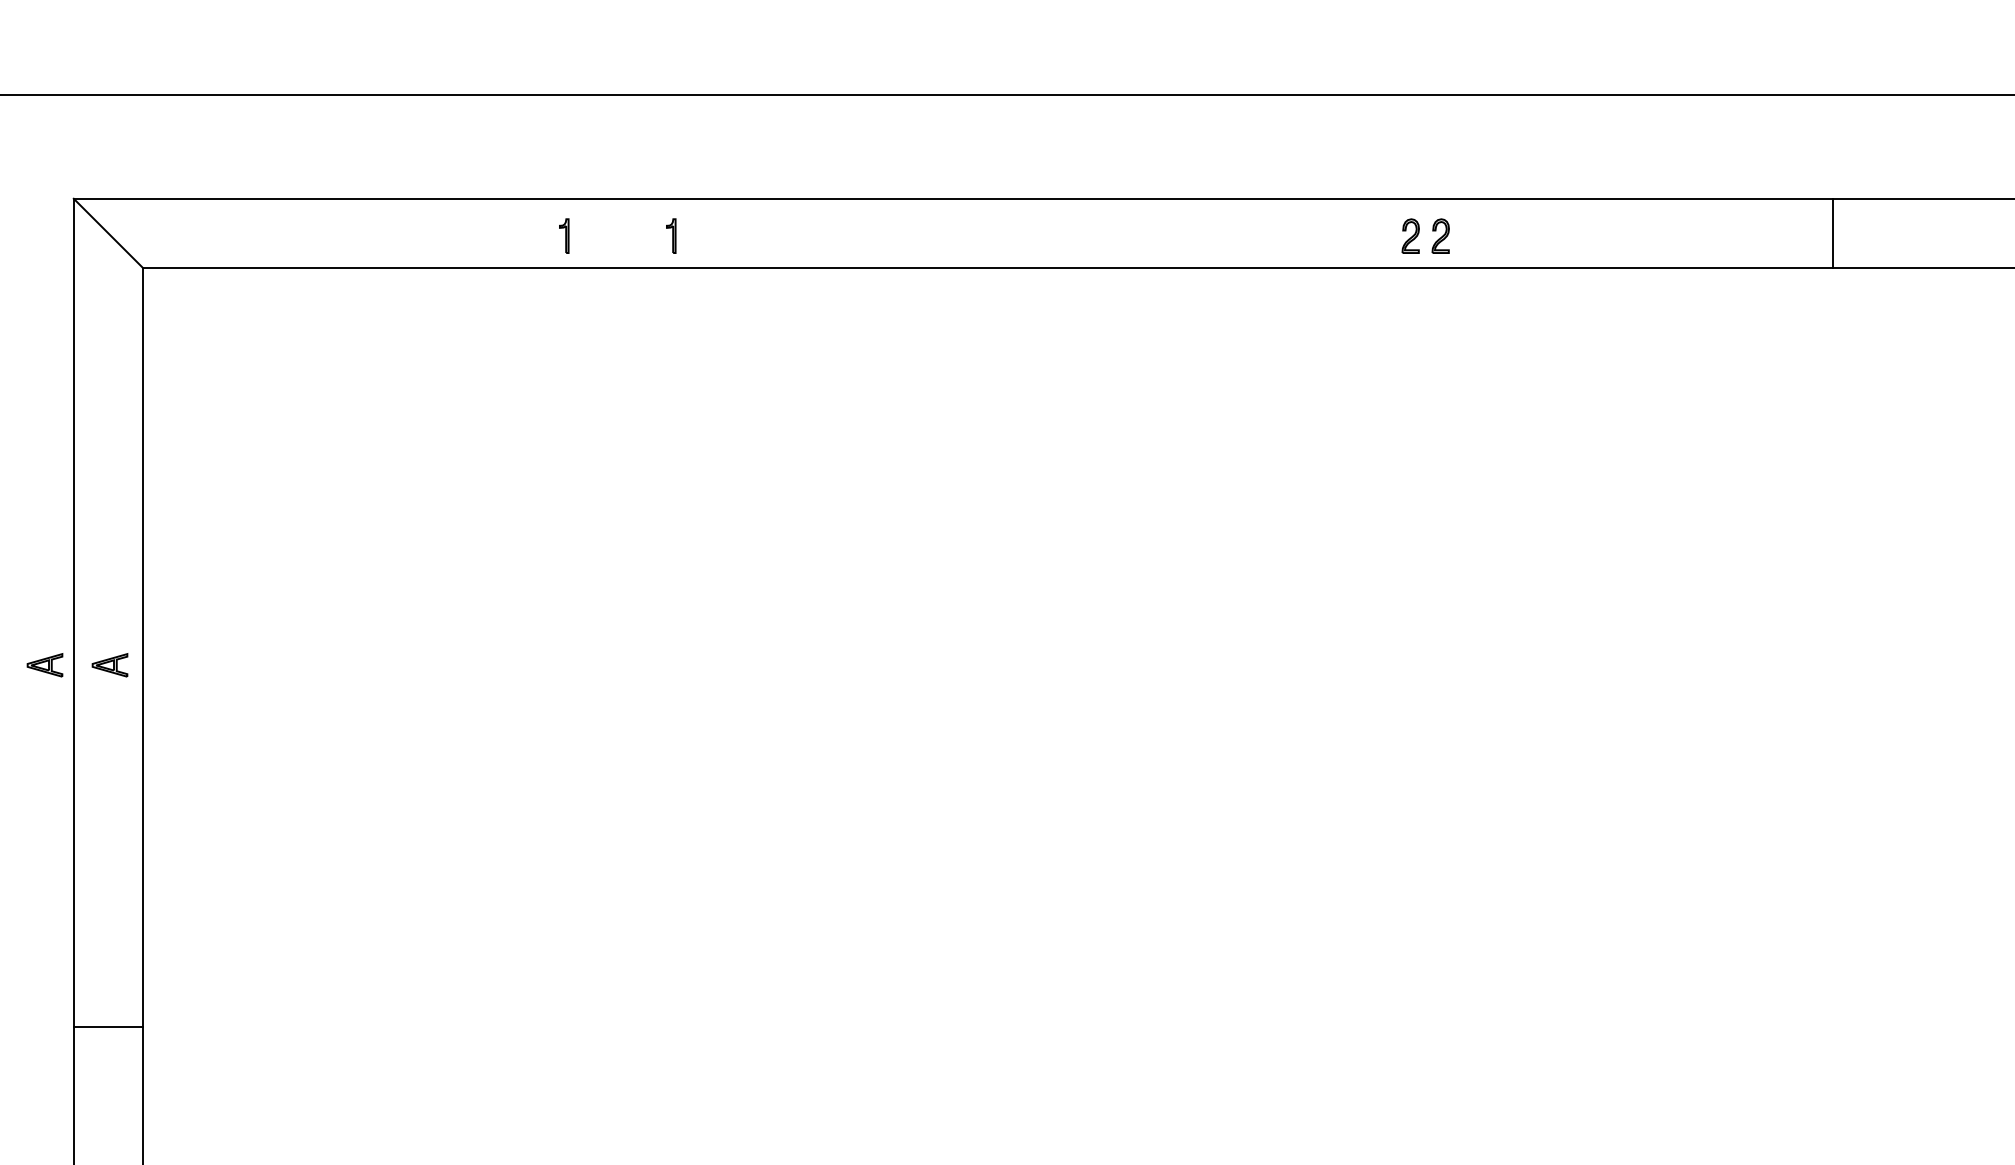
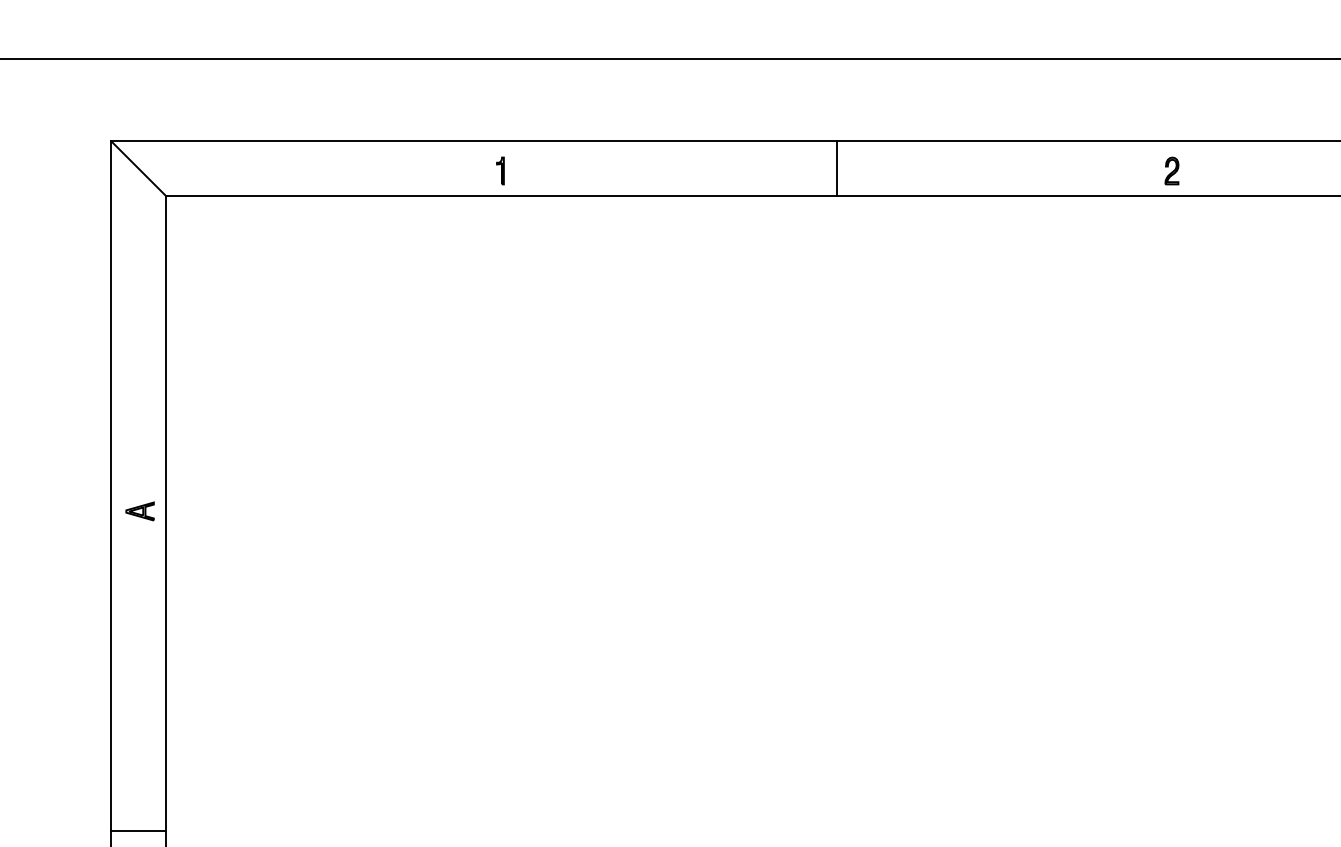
line: (988, 233) -> (836, 168), added
part: (671, 235) -> (585, 170), removed
part: (1440, 235) -> (1195, 170), removed
part: (44, 665) -> (88, 511), removed
line: (108, 1027) -> (138, 831), moved

